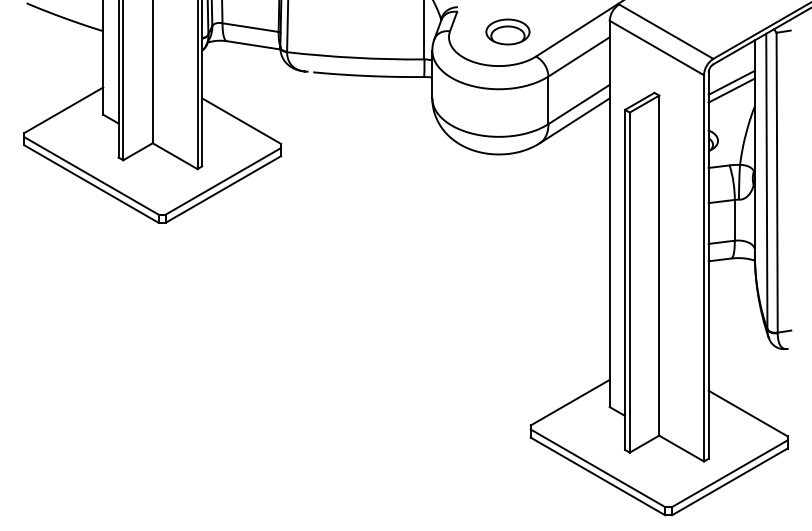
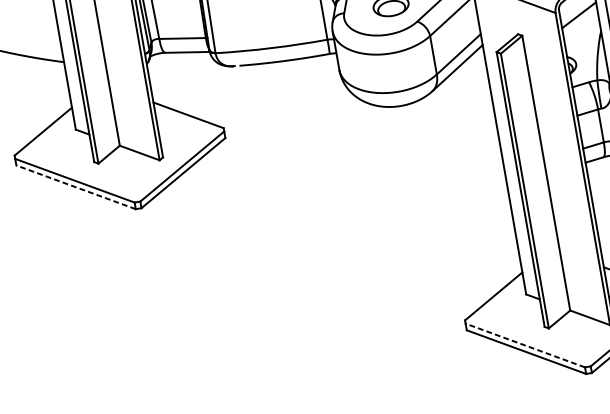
line: (731, 90) -> (579, 21), removed
line: (91, 184) -> (76, 187), solid -> dashed
line: (597, 468) -> (525, 345), solid -> dashed

